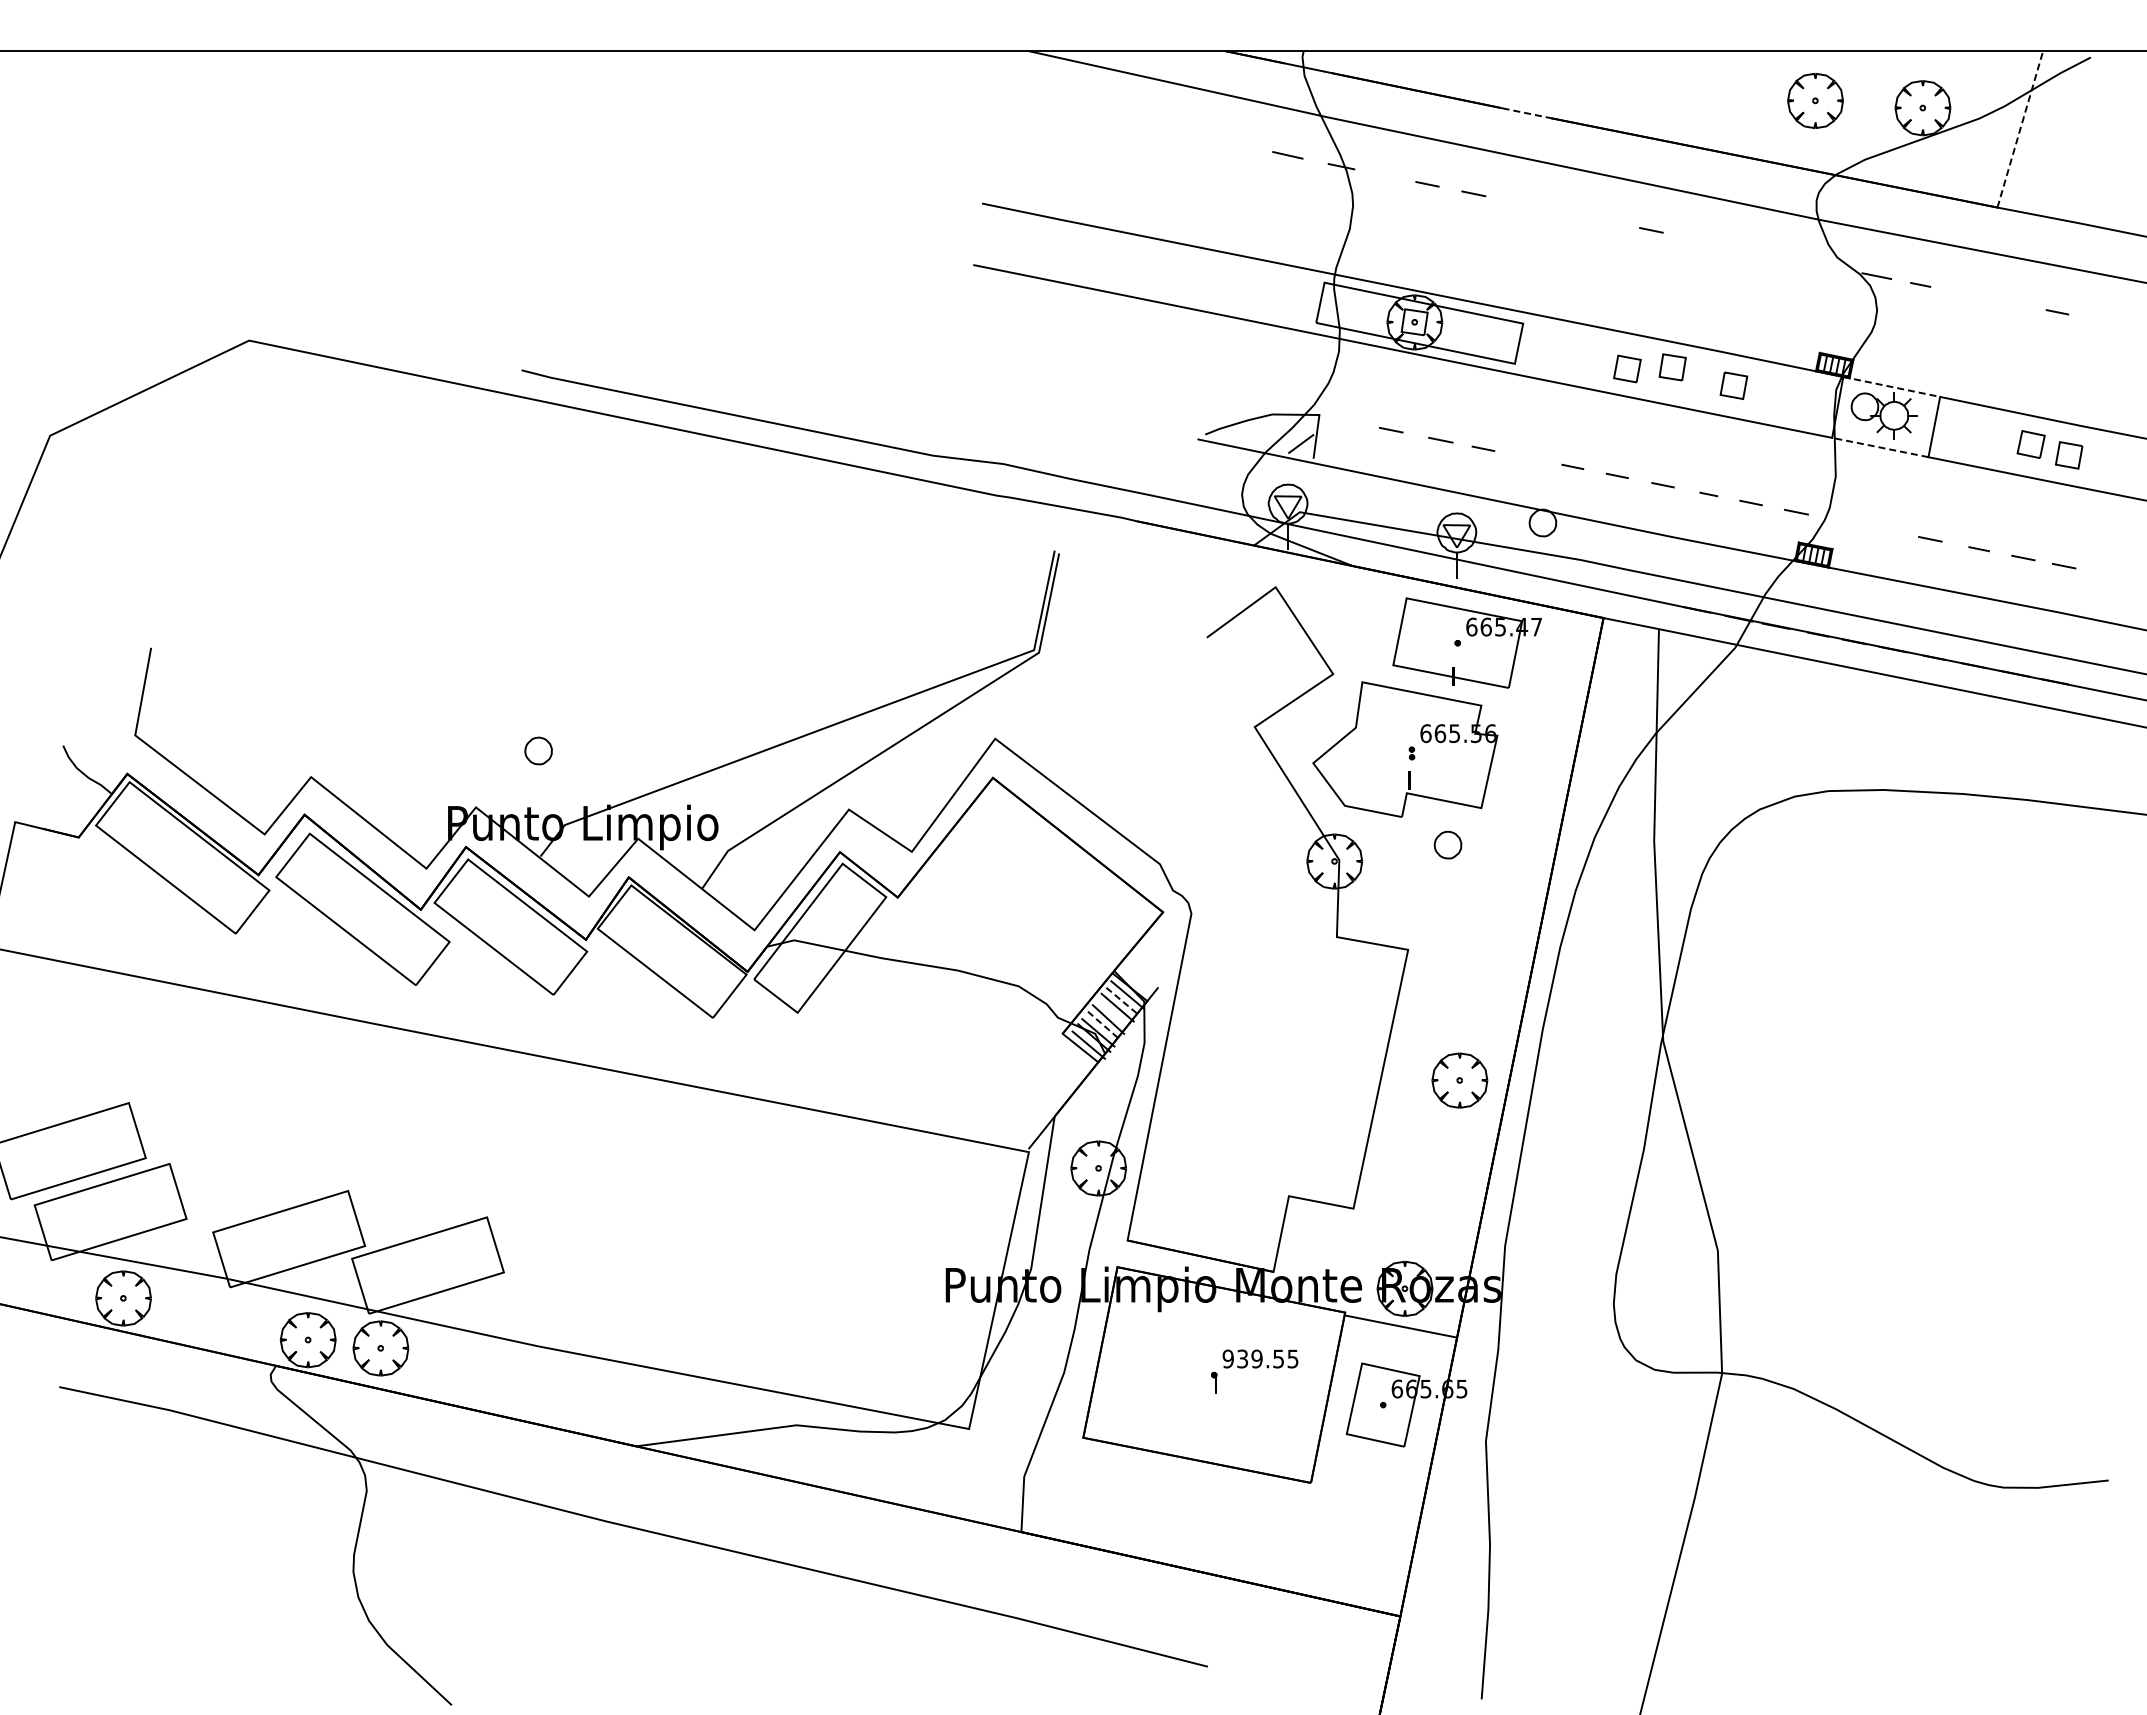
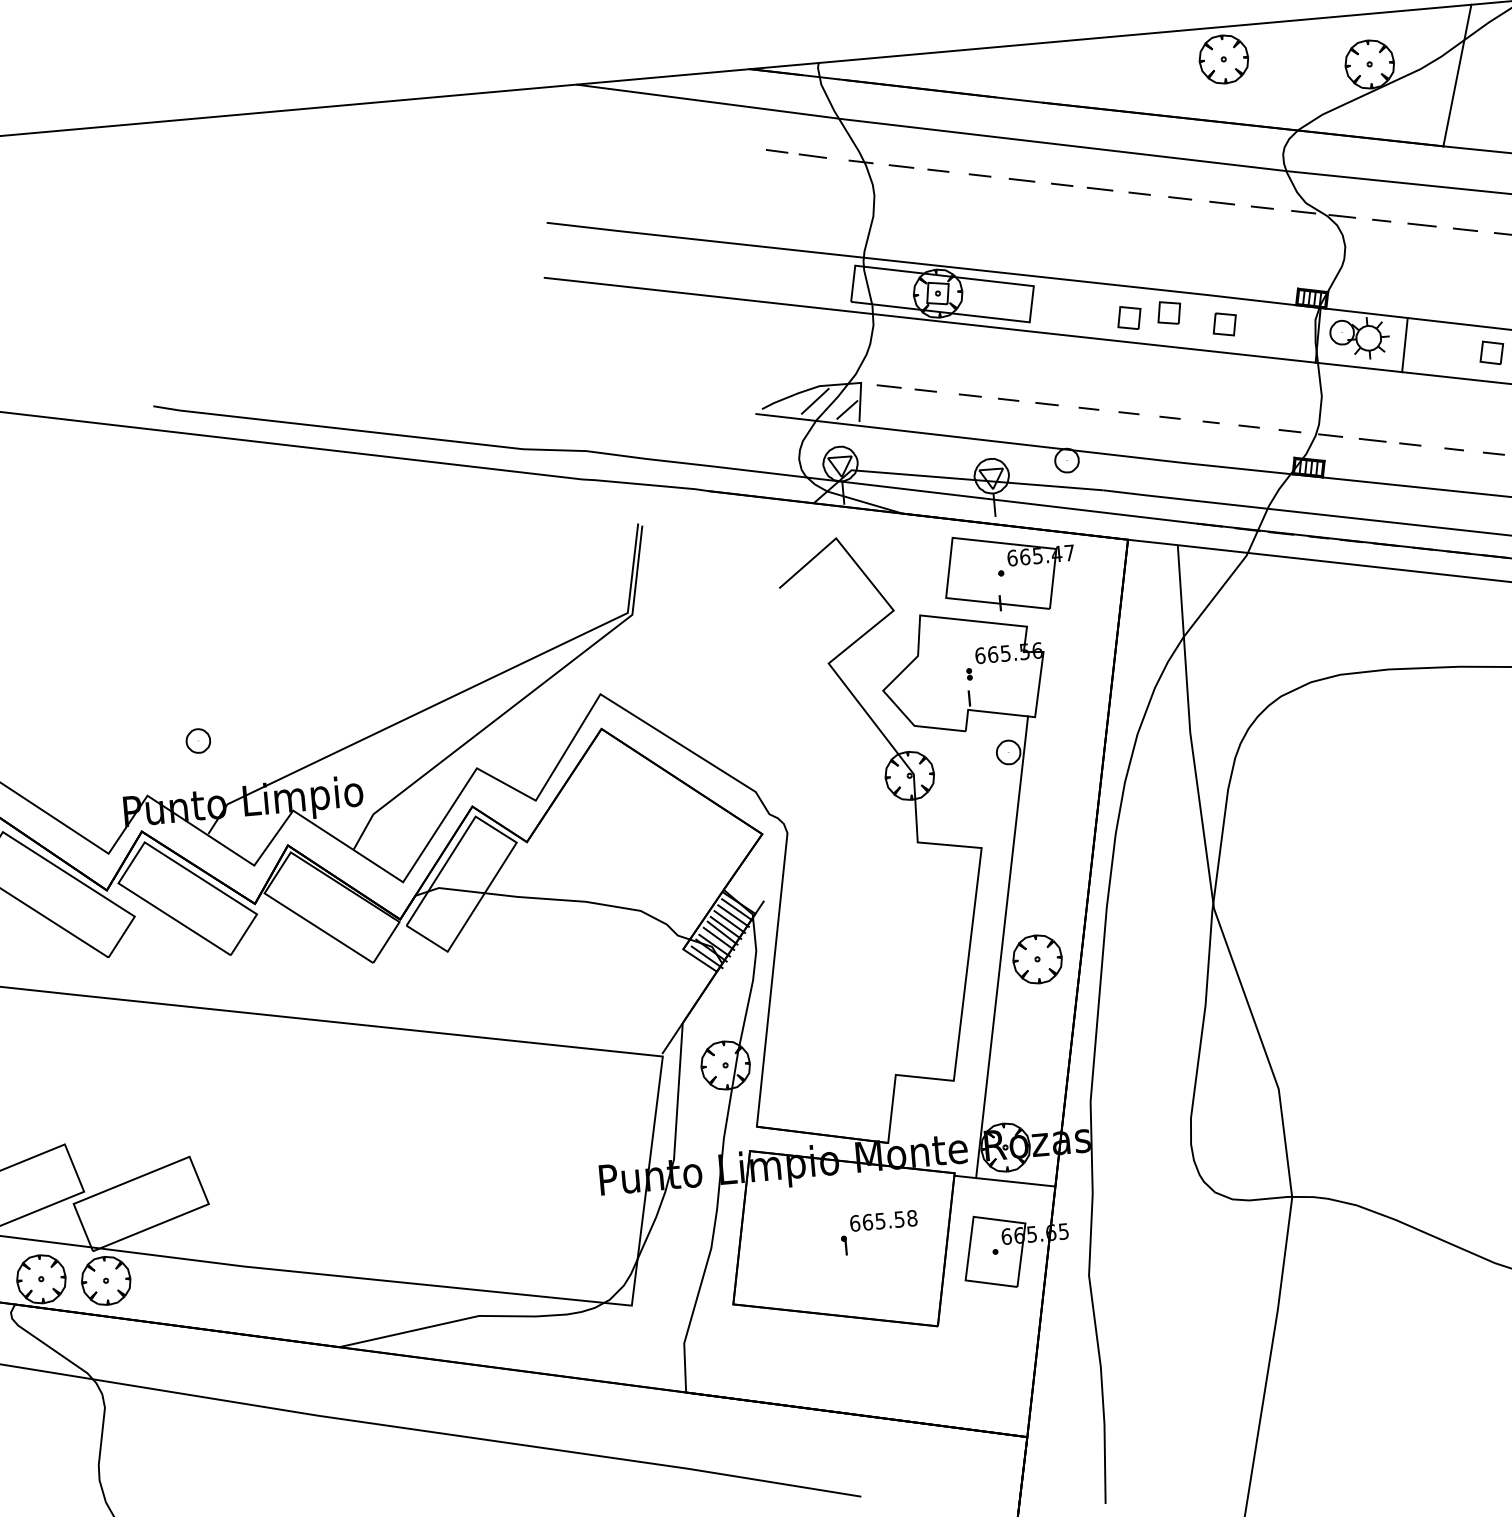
part: (1815, 100) -> (1223, 59), moved
line: (1530, 113) -> (1023, 100), dashed -> solid
line: (2020, 128) -> (1457, 74), dashed -> solid
line: (1247, 145) -> (776, 150), added
line: (1386, 175) -> (901, 166), added
line: (1520, 203) -> (1022, 180), added
line: (1564, 212) -> (1061, 184), added
line: (1607, 221) -> (1100, 189), added
line: (1696, 239) -> (1180, 198), added
line: (1742, 248) -> (1221, 202), added
line: (1787, 258) -> (1262, 207), added
line: (1833, 267) -> (1303, 212), added
line: (1965, 293) -> (1421, 224), added
line: (2013, 303) -> (1465, 229), added
line: (1892, 387) -> (1364, 313), dashed -> solid
line: (1350, 421) -> (889, 386), added
line: (1265, 430) -> (814, 400), added
line: (1879, 447) -> (1358, 367), dashed -> solid
line: (1526, 457) -> (1047, 404), added
line: (1841, 520) -> (1330, 434), added
line: (1888, 530) -> (1372, 440), added
line: (1122, 1001) -> (733, 916), dashed -> solid
line: (1112, 1013) -> (725, 927), added
line: (1104, 1025) -> (719, 938), dashed -> solid
line: (1420, 1063) -> (1001, 947), added
text: (1260, 1358) -> (883, 1220), 939.55 -> 665.58

